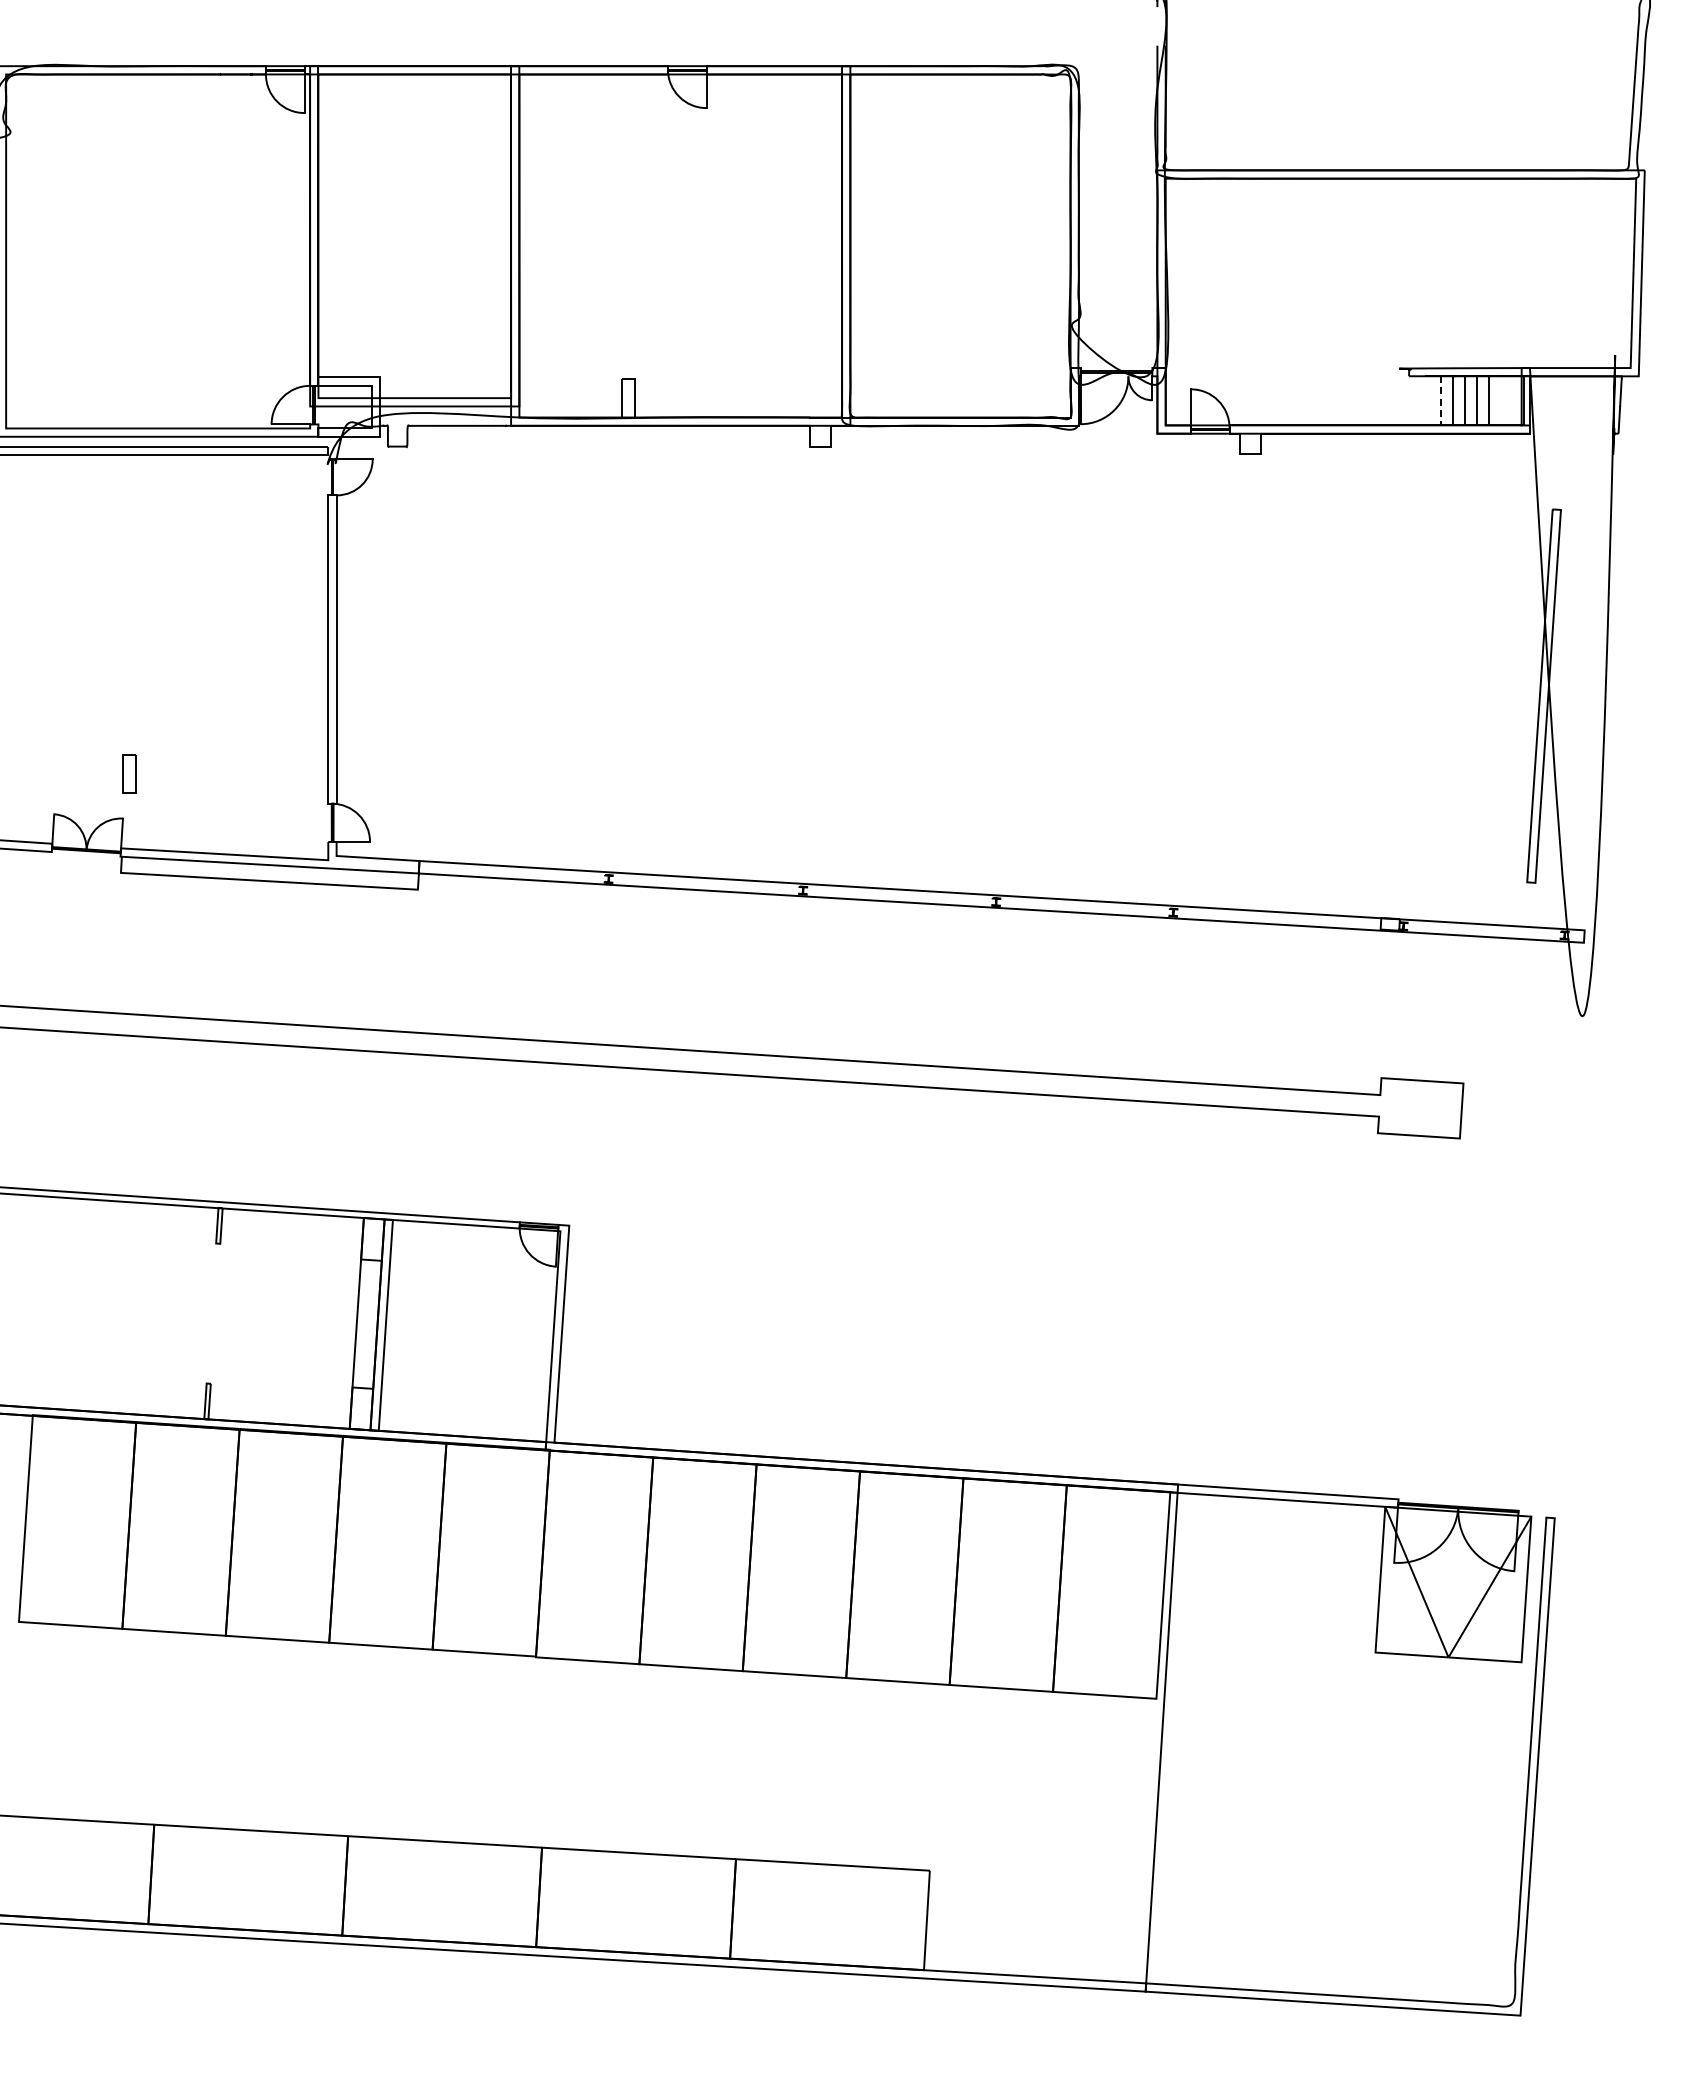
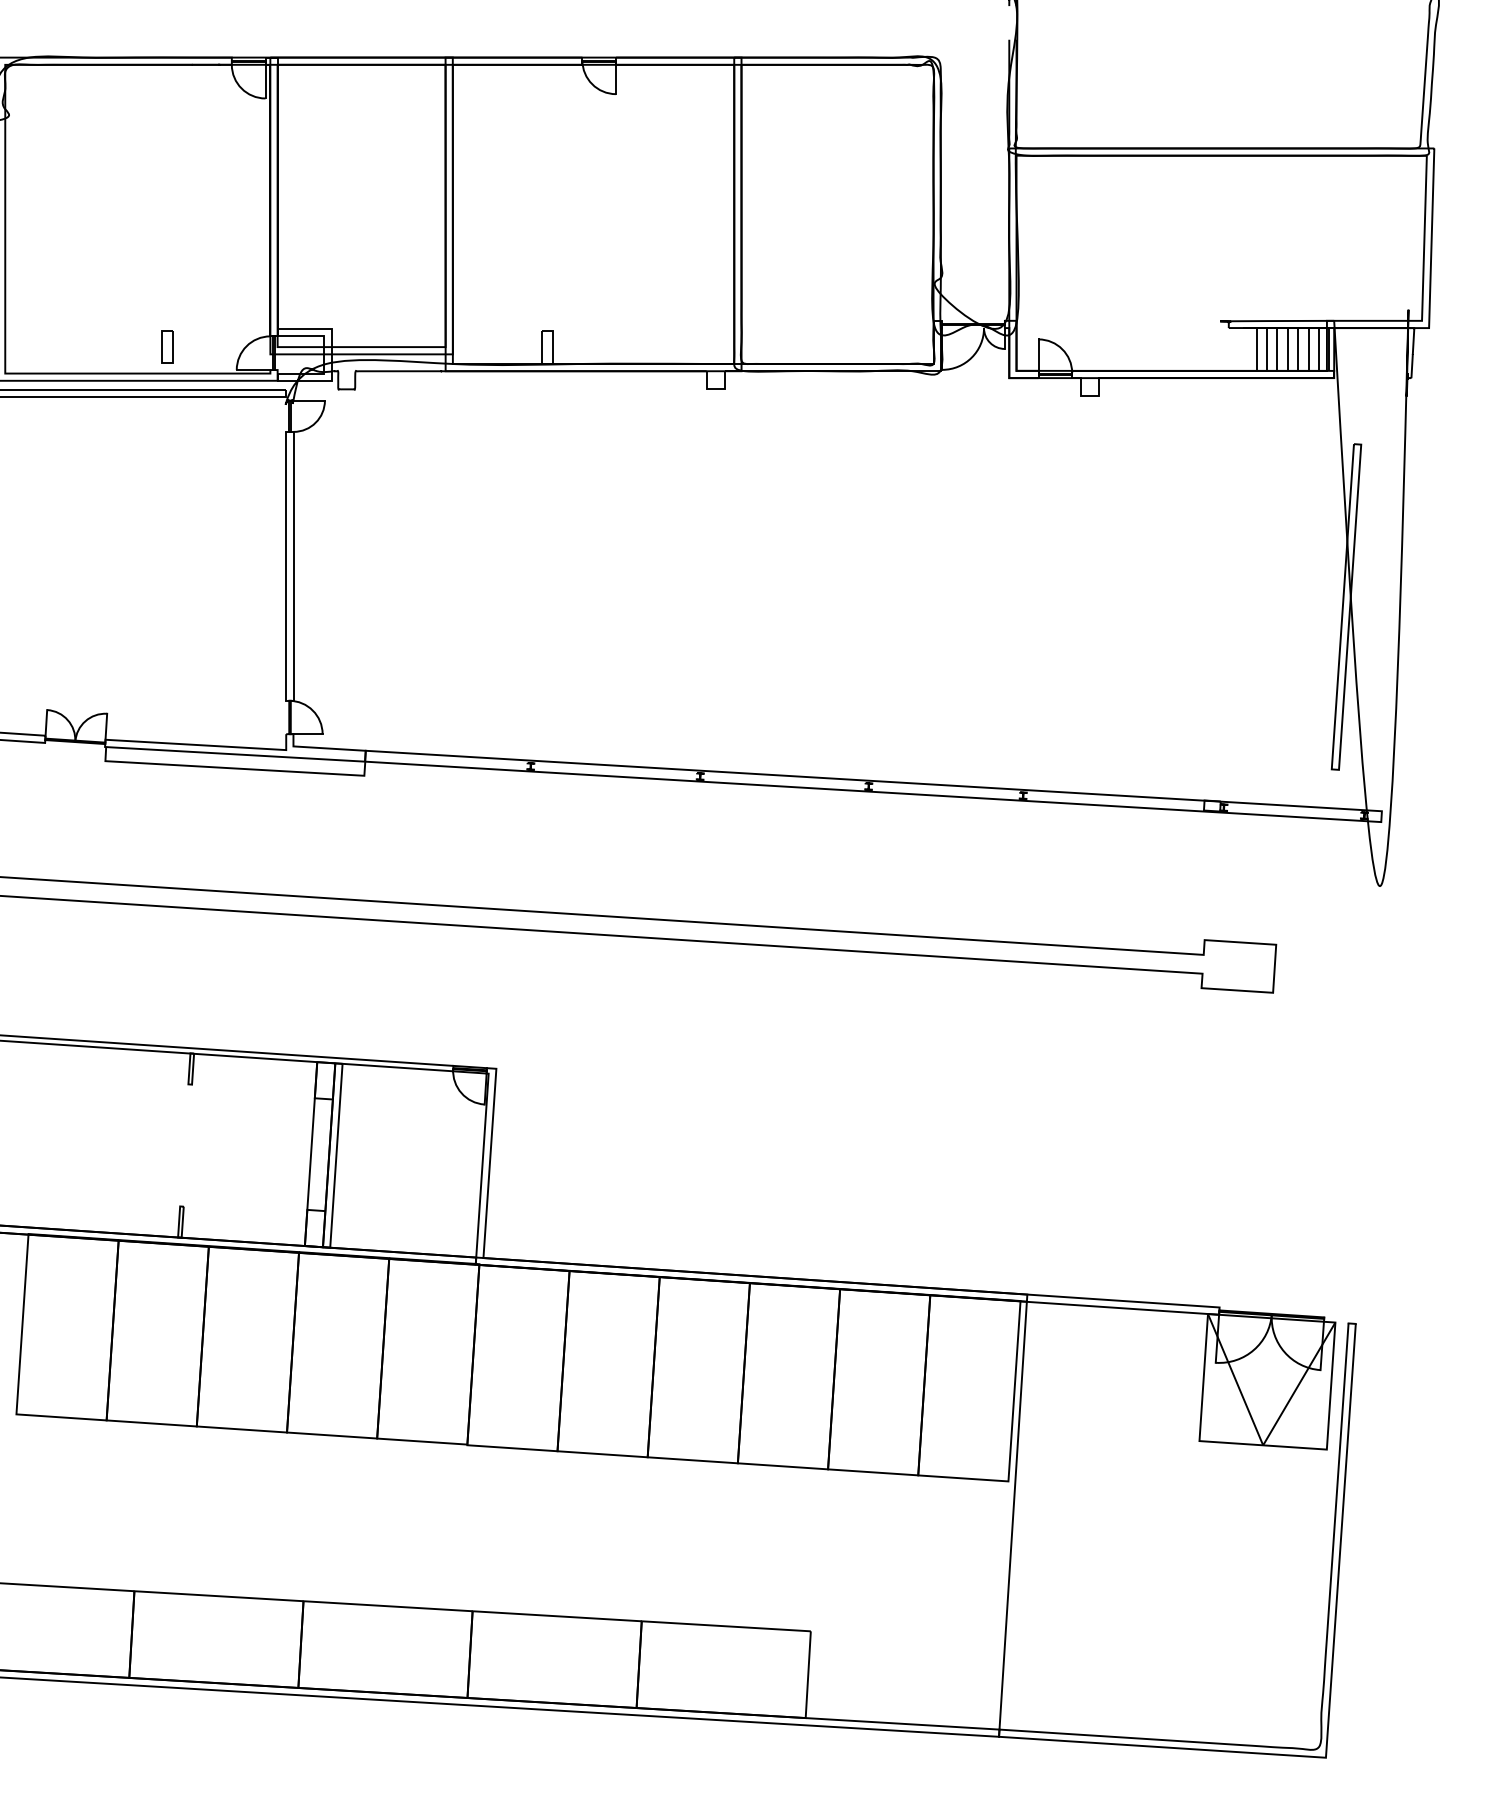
line: (1440, 400) -> (1256, 349), dashed -> solid
line: (1500, 400) -> (1308, 349), added
line: (1512, 400) -> (1318, 349), added
part: (129, 773) -> (167, 346), moved

